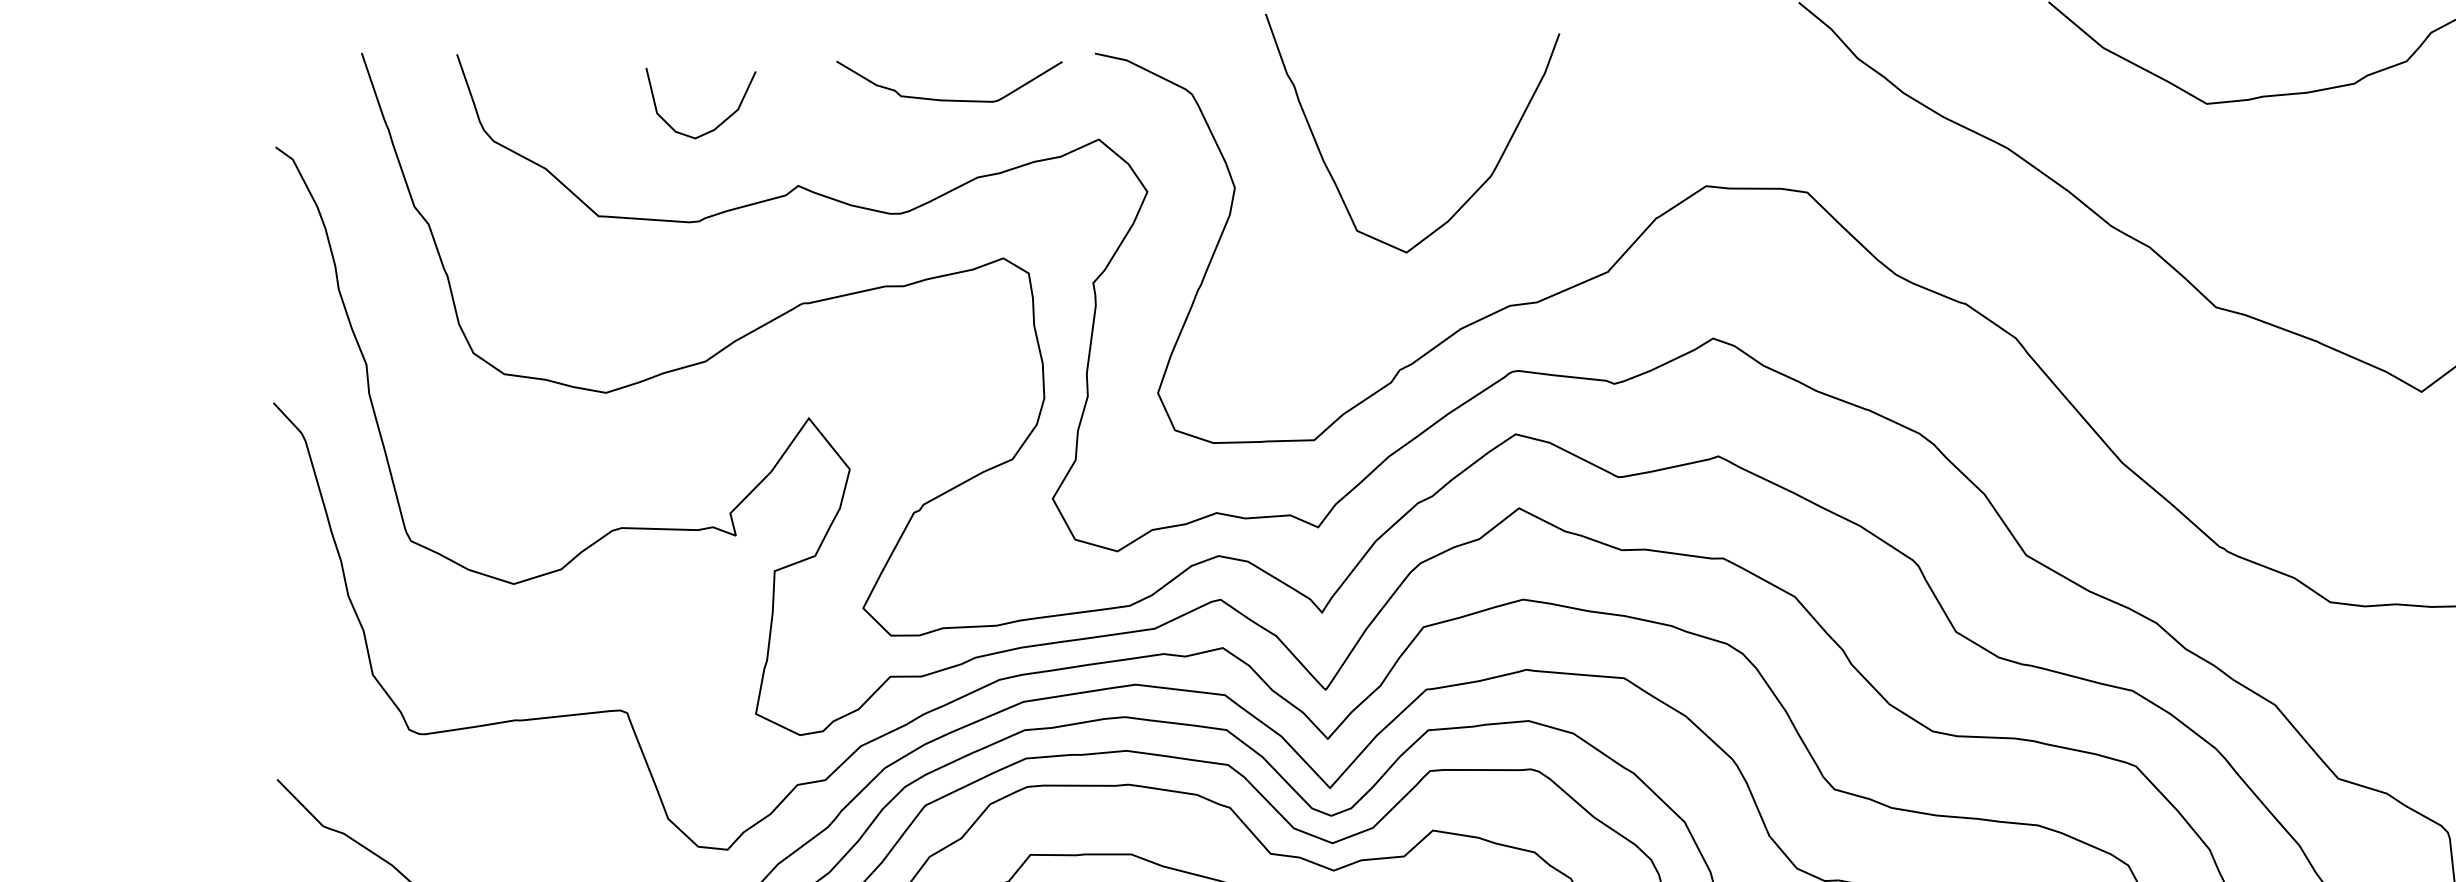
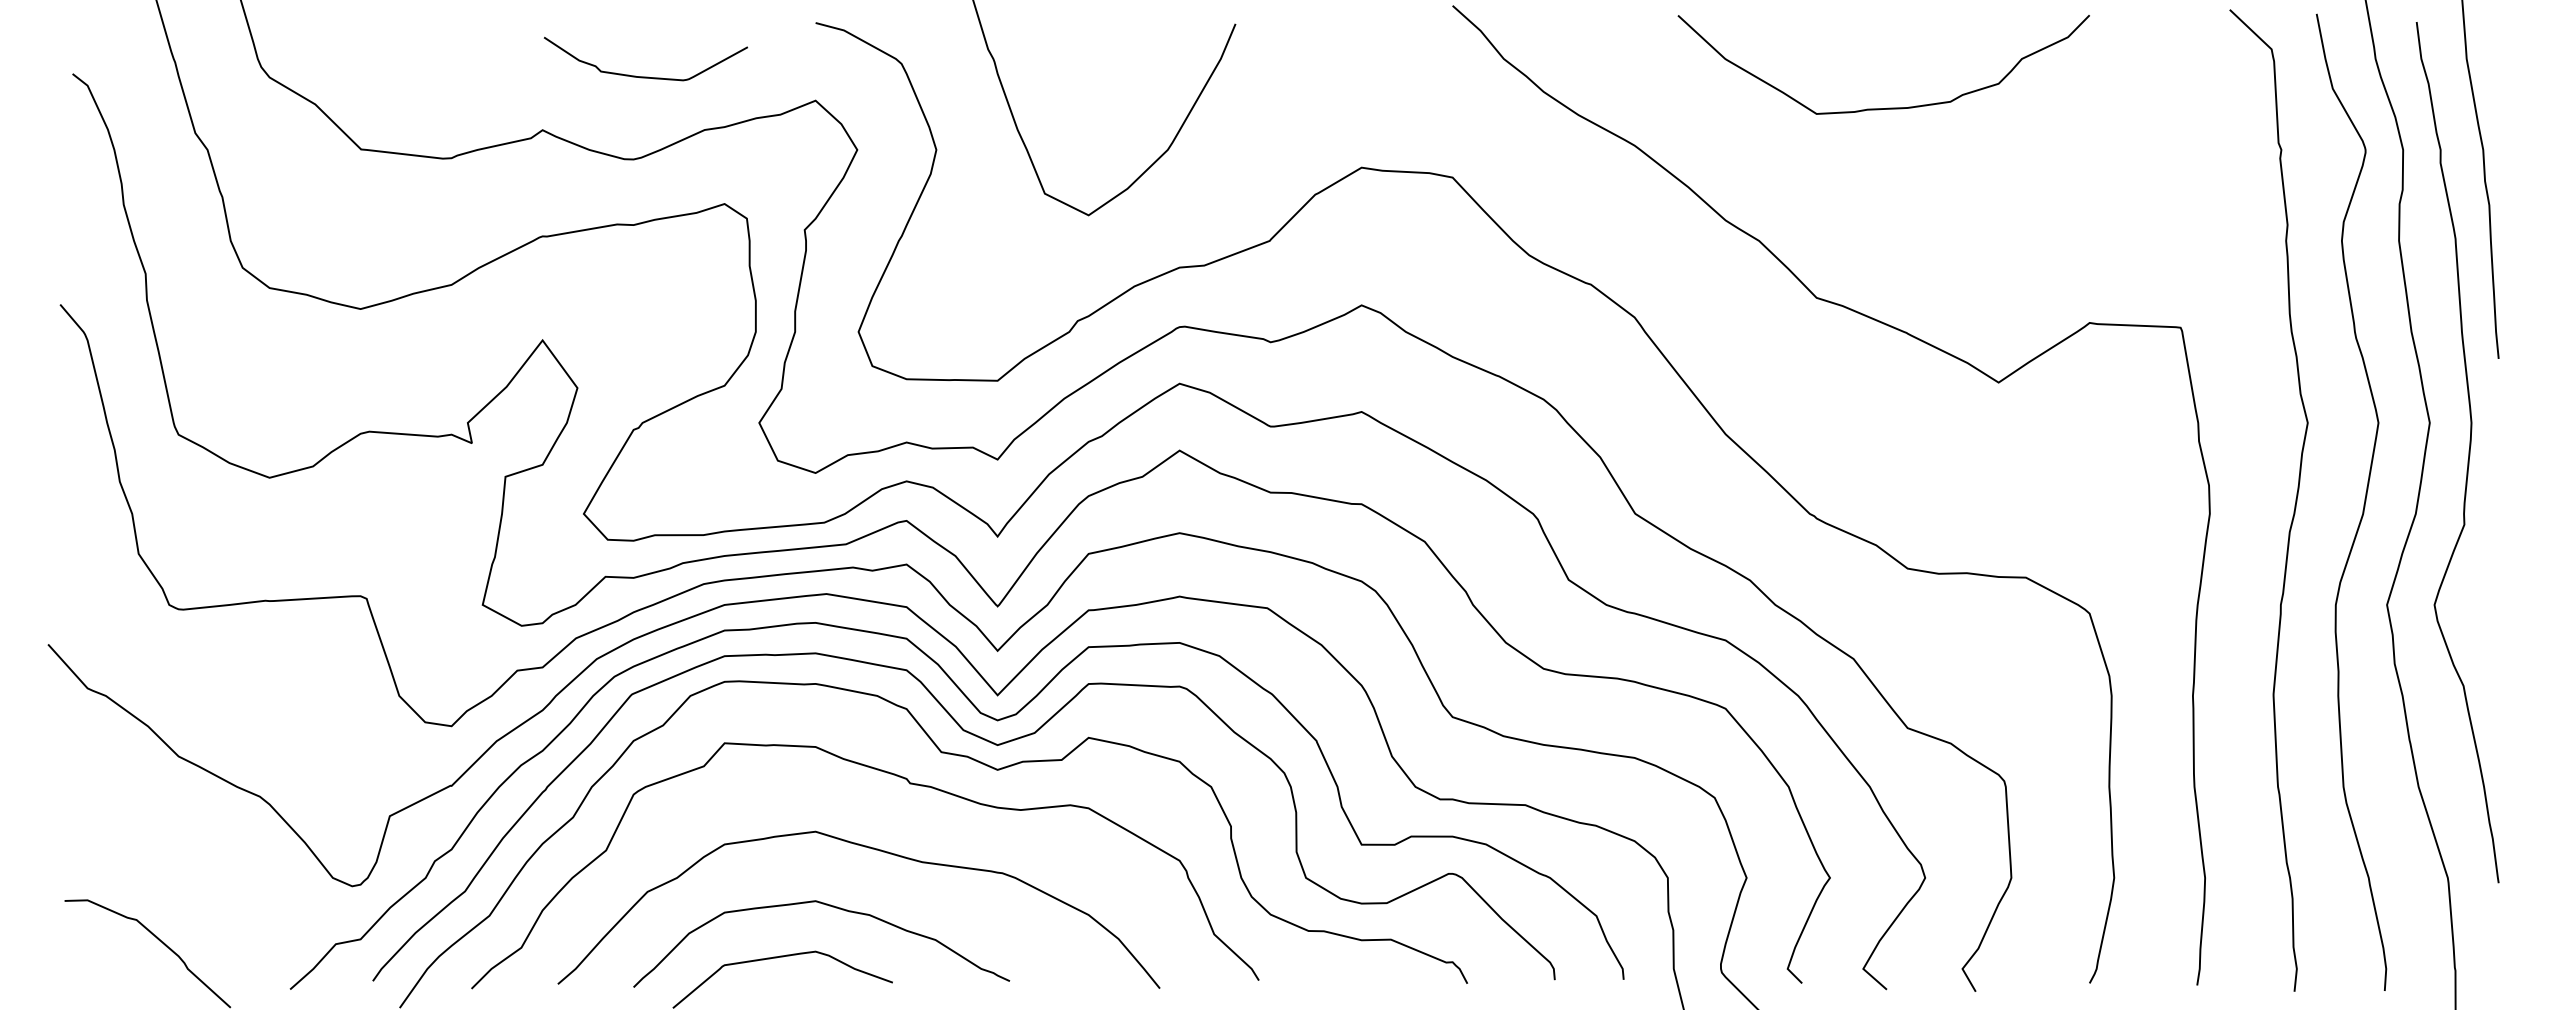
curve: (950, 99) -> (645, 76), moved
curve: (720, 123) -> (474, 70), removed

